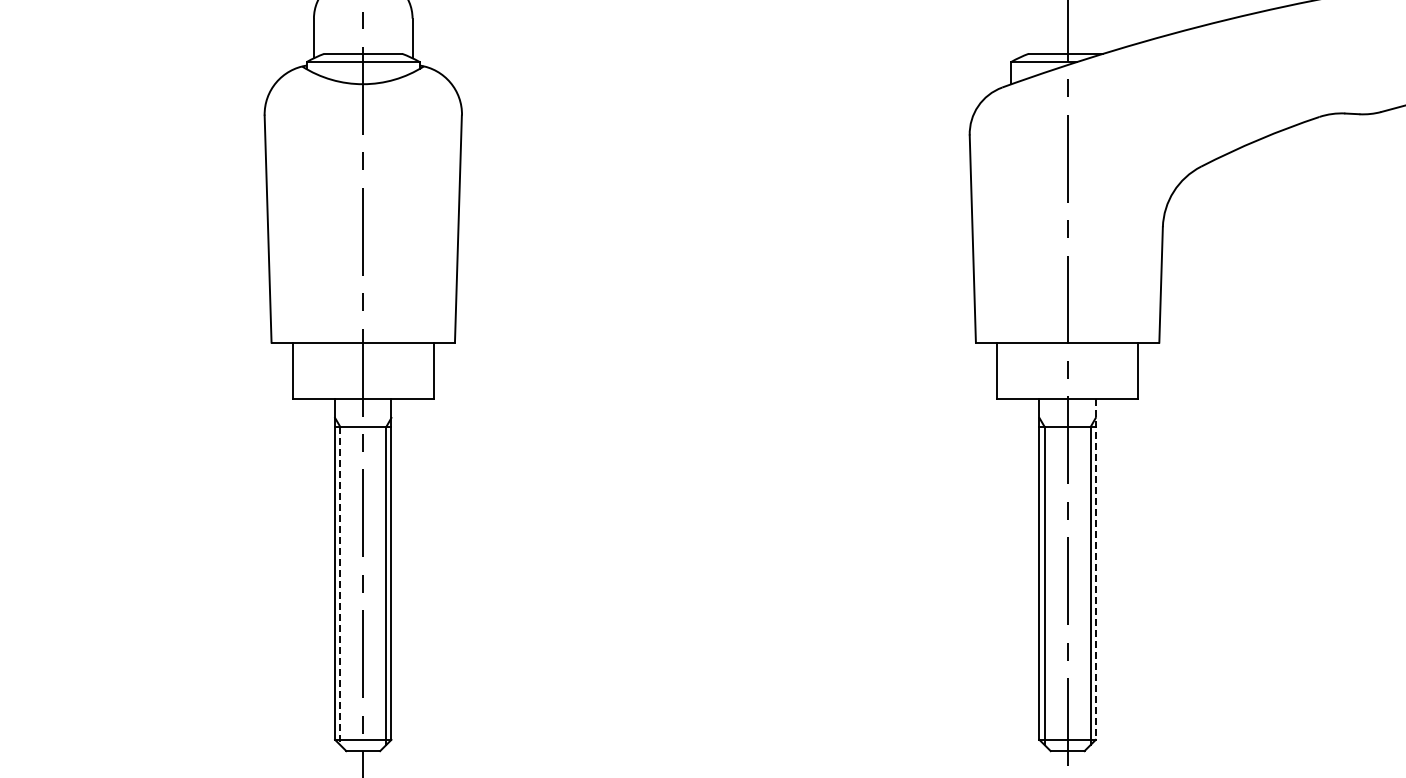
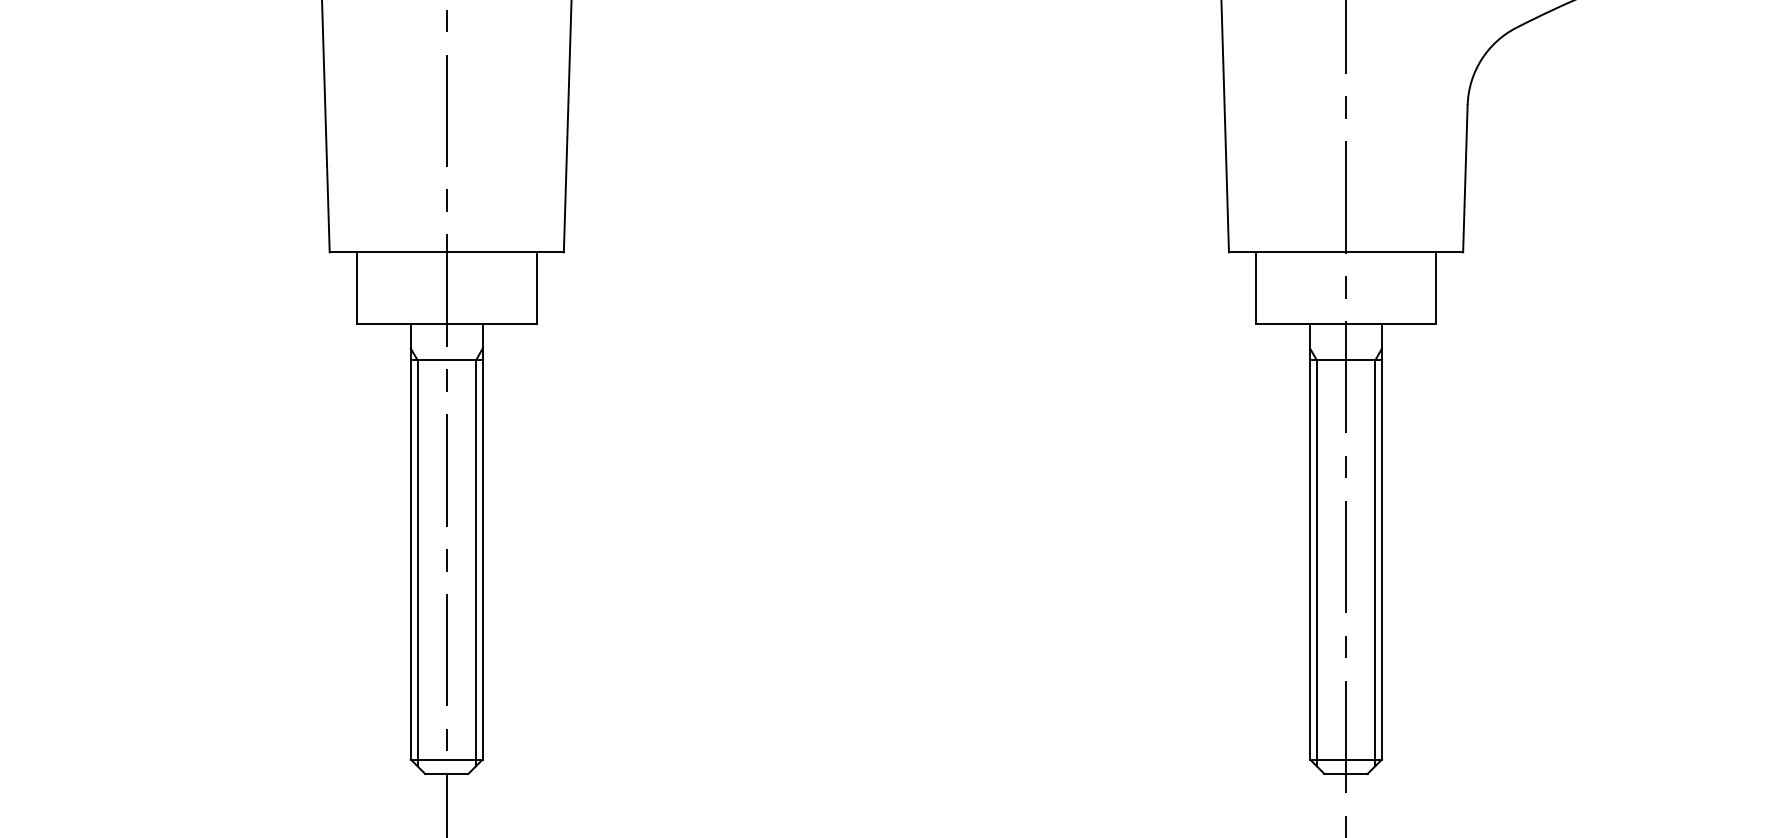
line: (1095, 569) -> (1381, 542), dashed -> solid
line: (340, 586) -> (417, 563), dashed -> solid

